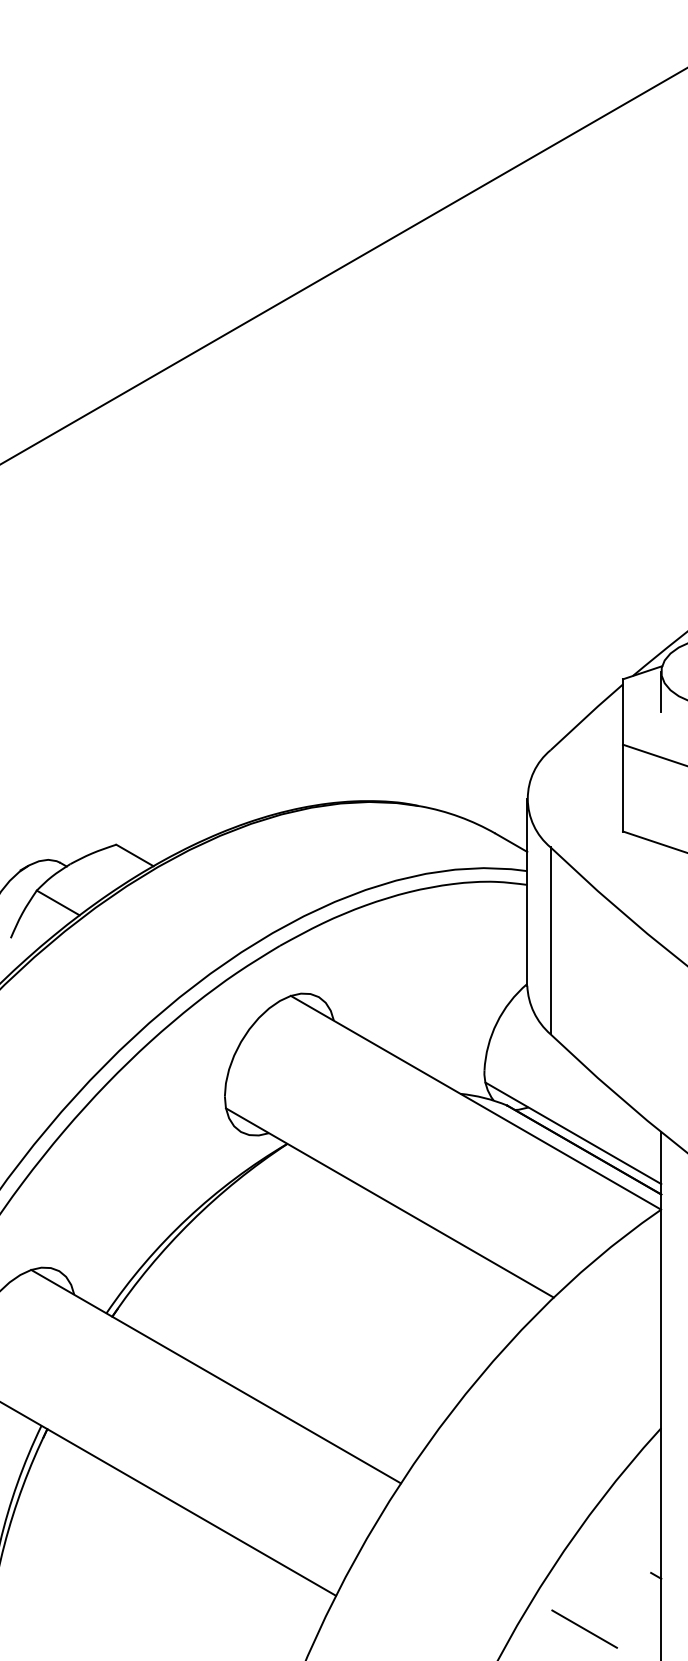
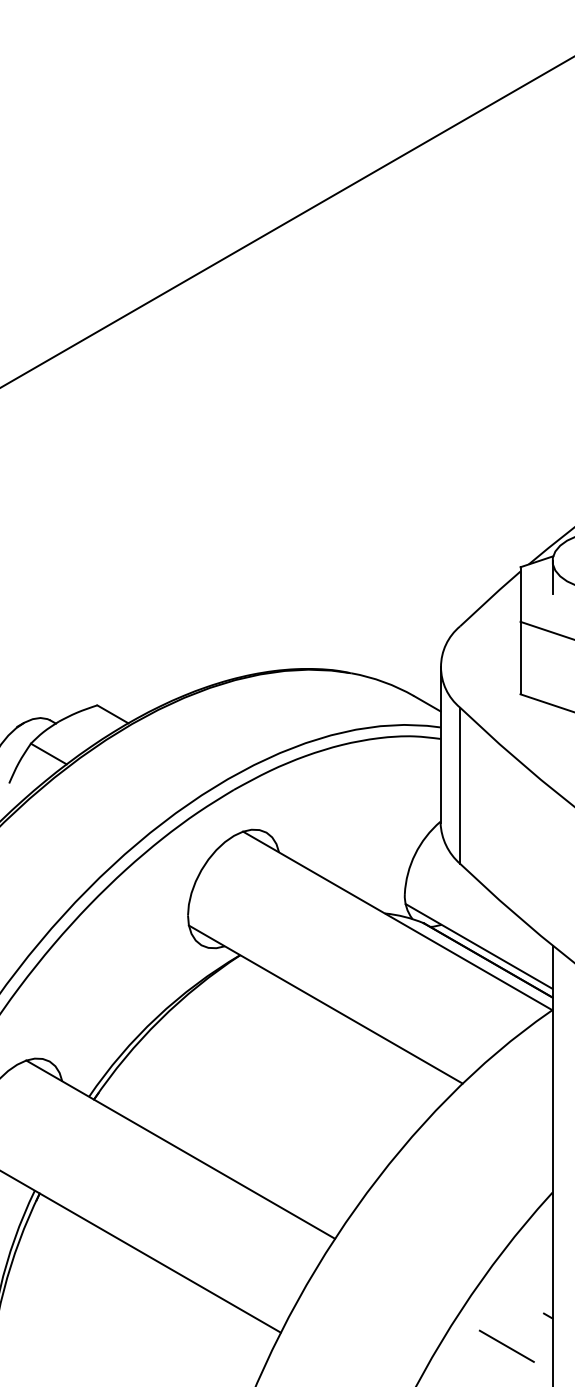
line: (584, 1628) -> (506, 1345), moved

